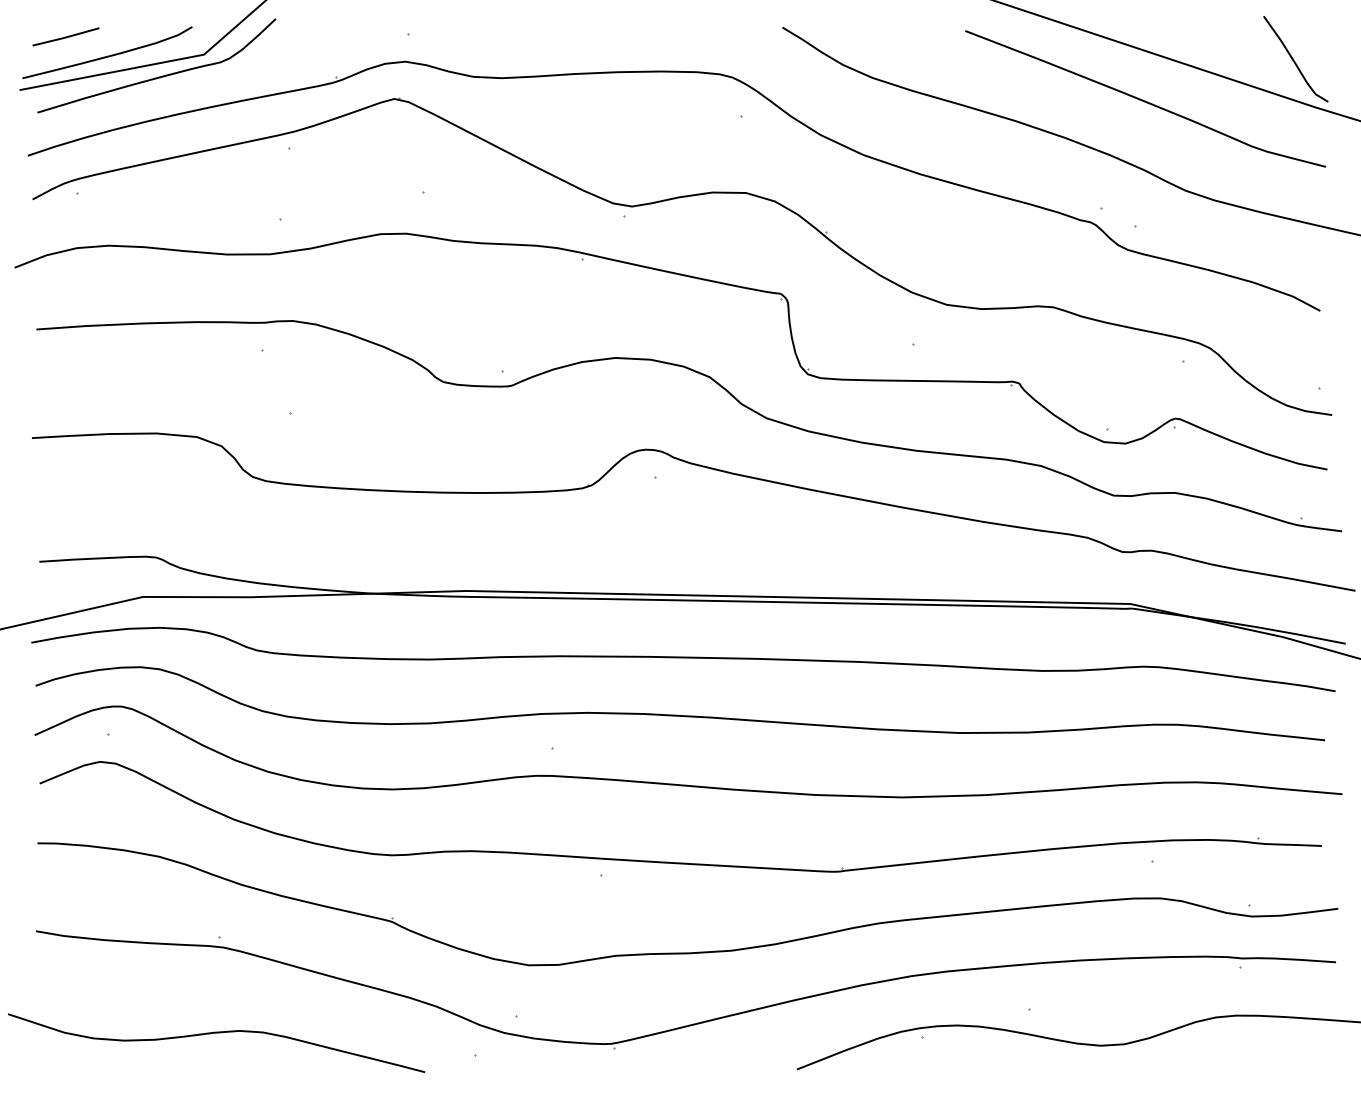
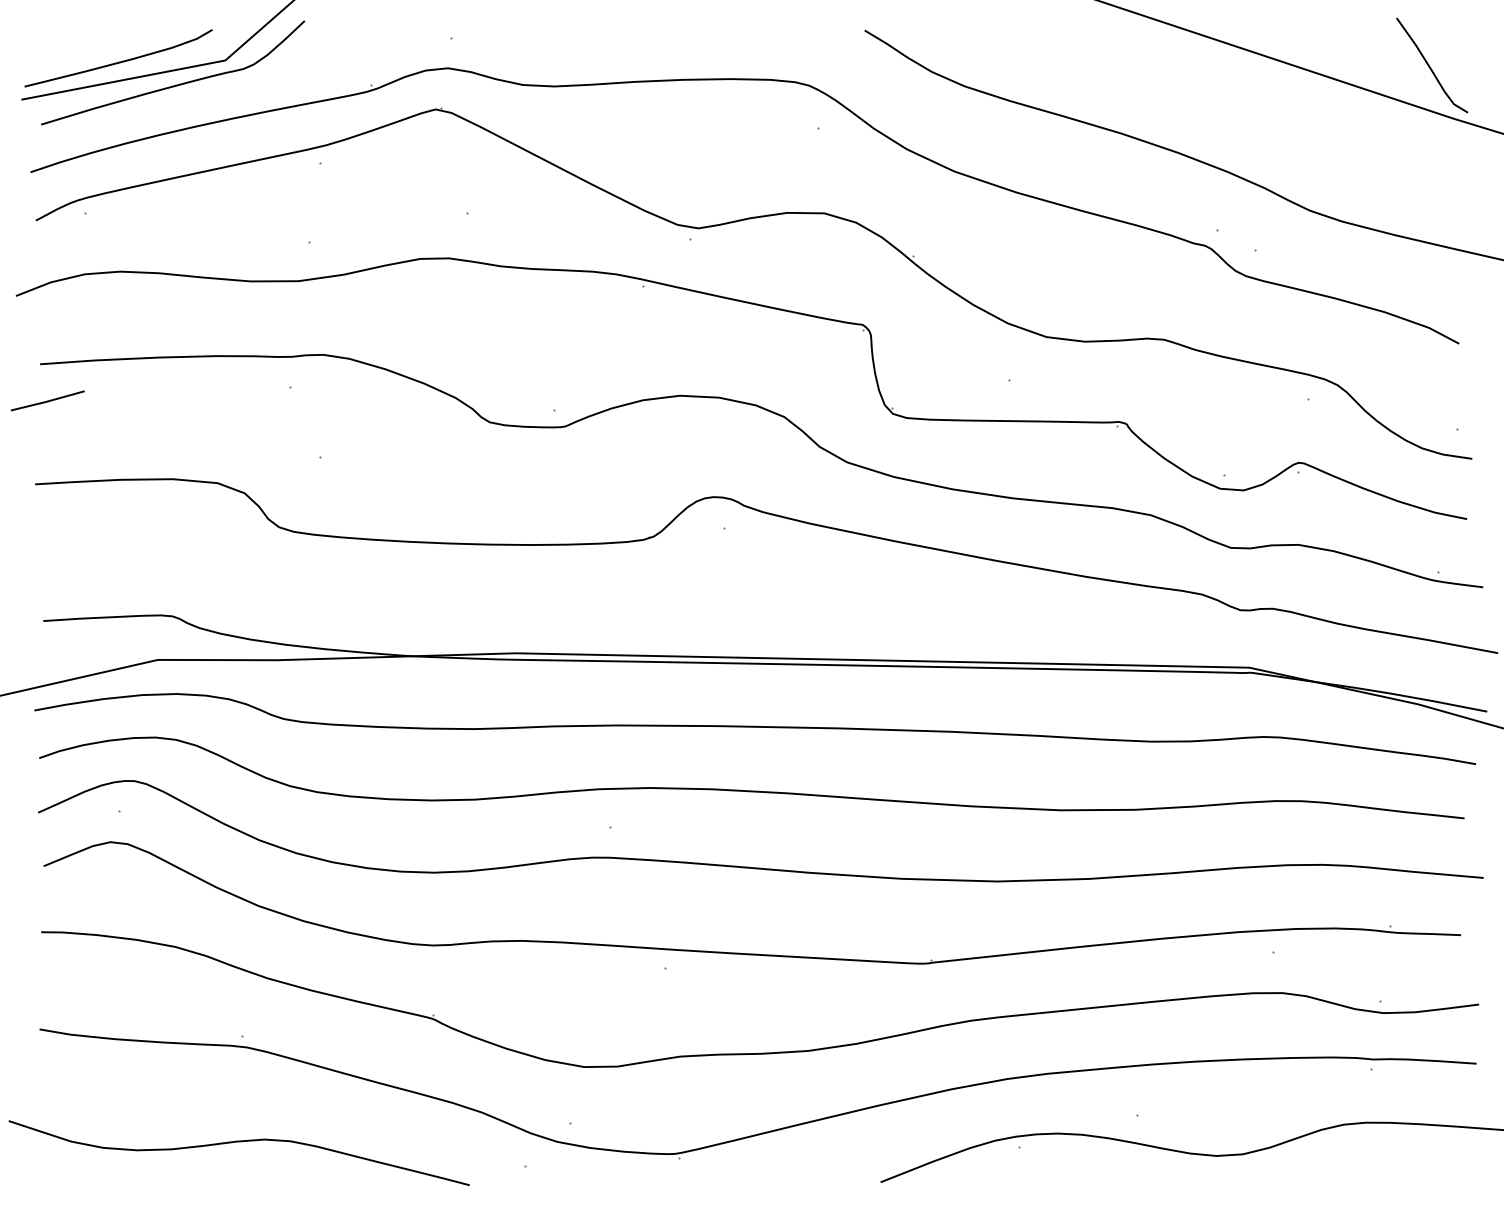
line: (65, 36) -> (47, 400), moved
curve: (1145, 100) -> (1265, 111), removed

